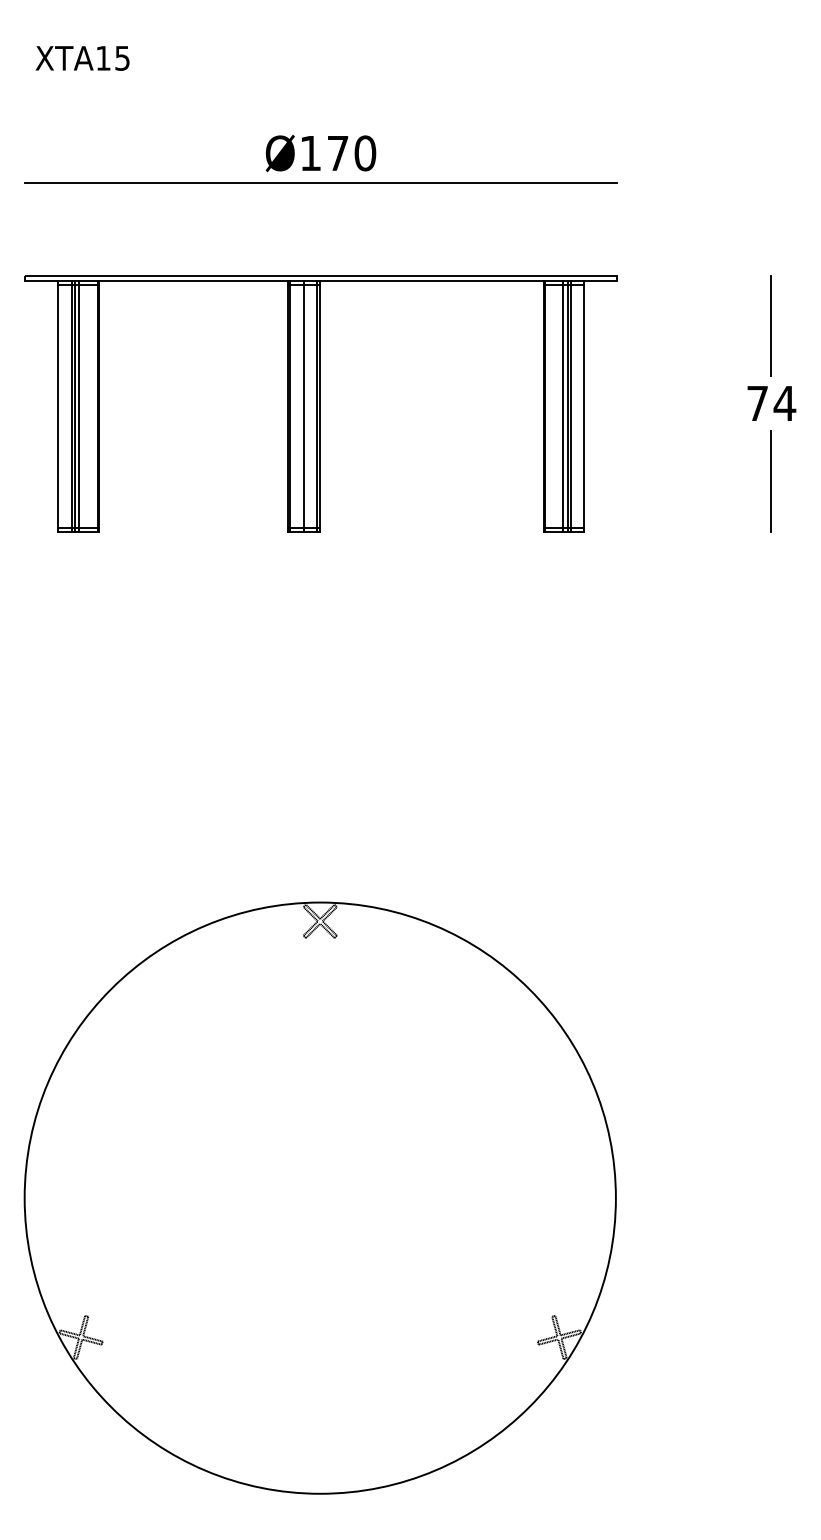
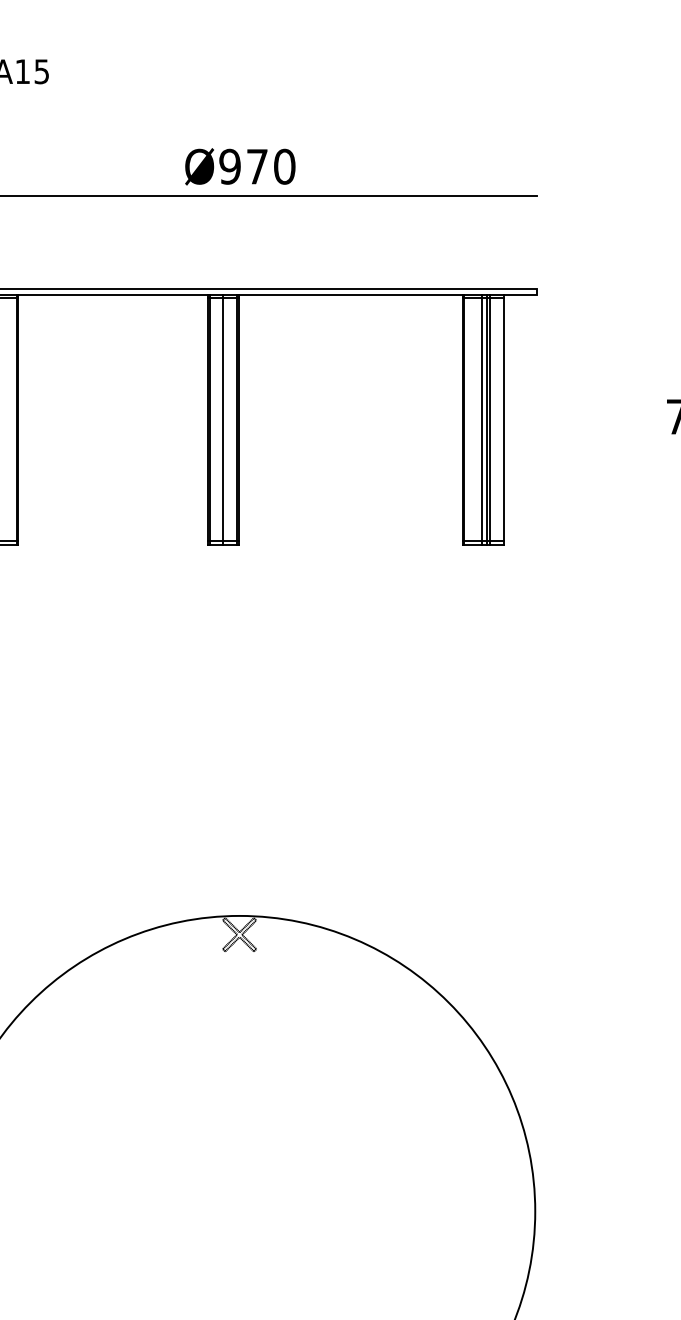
text: (310, 153) -> (229, 166), Ø170 -> Ø970

